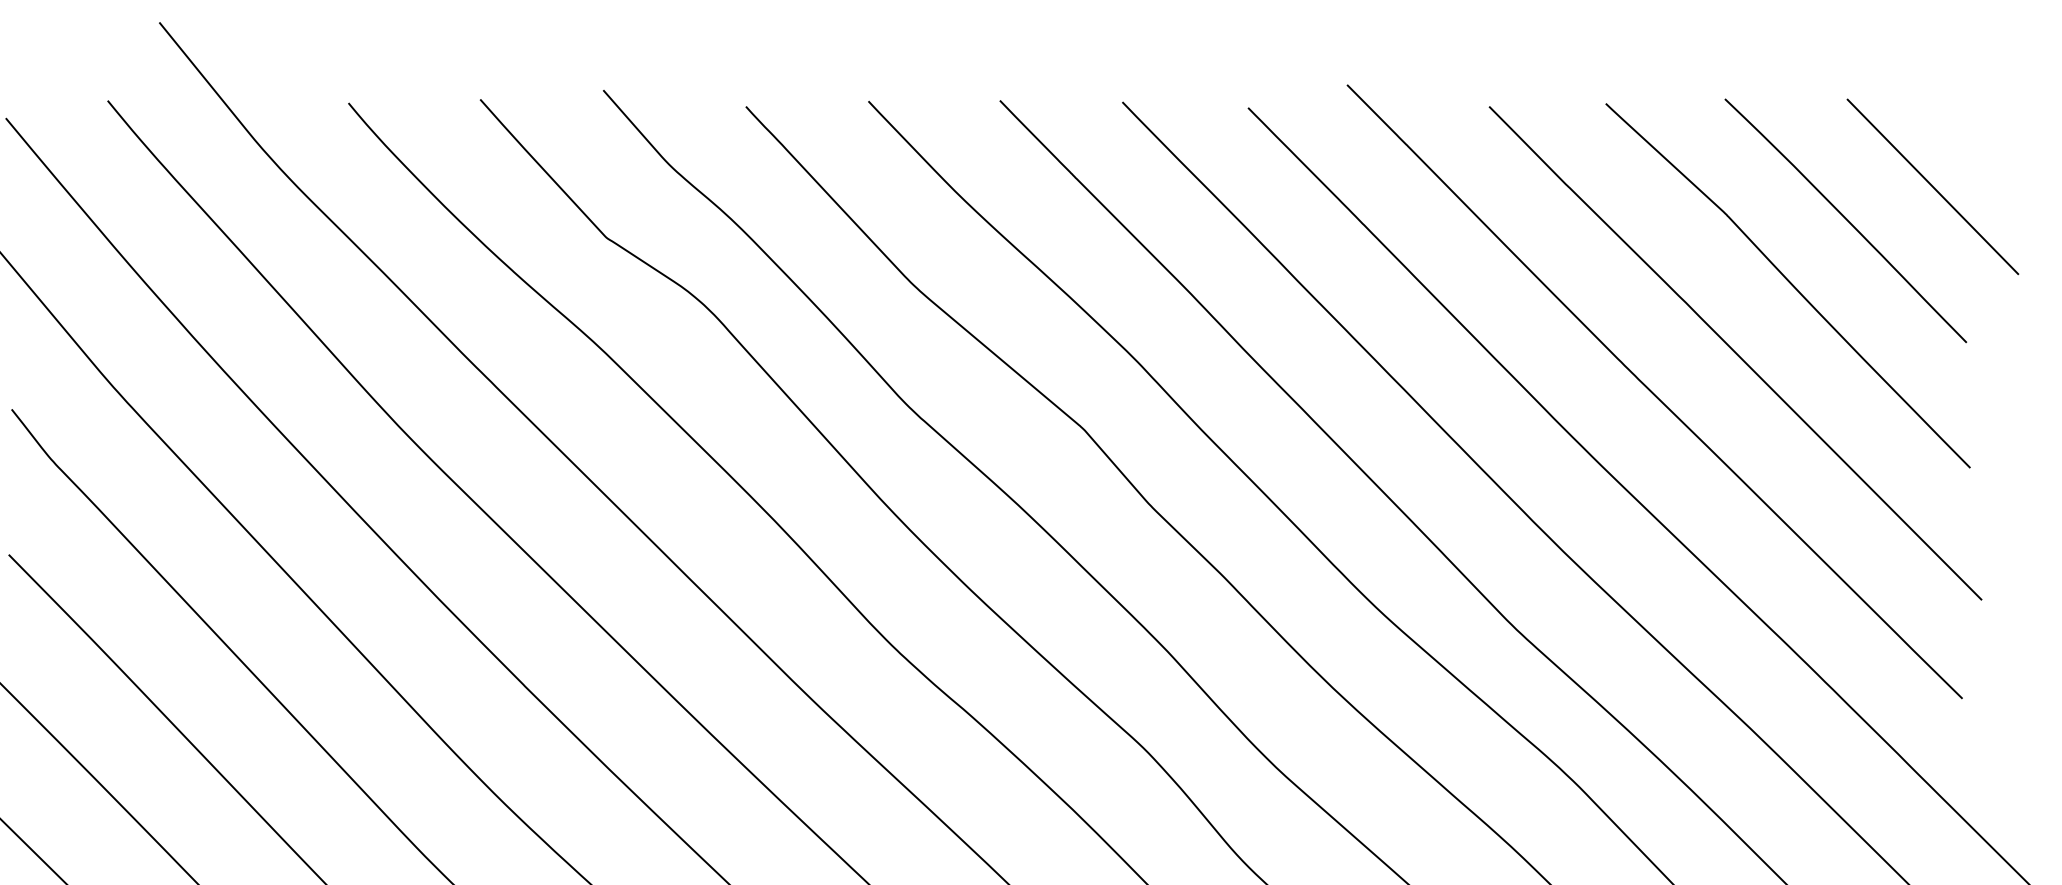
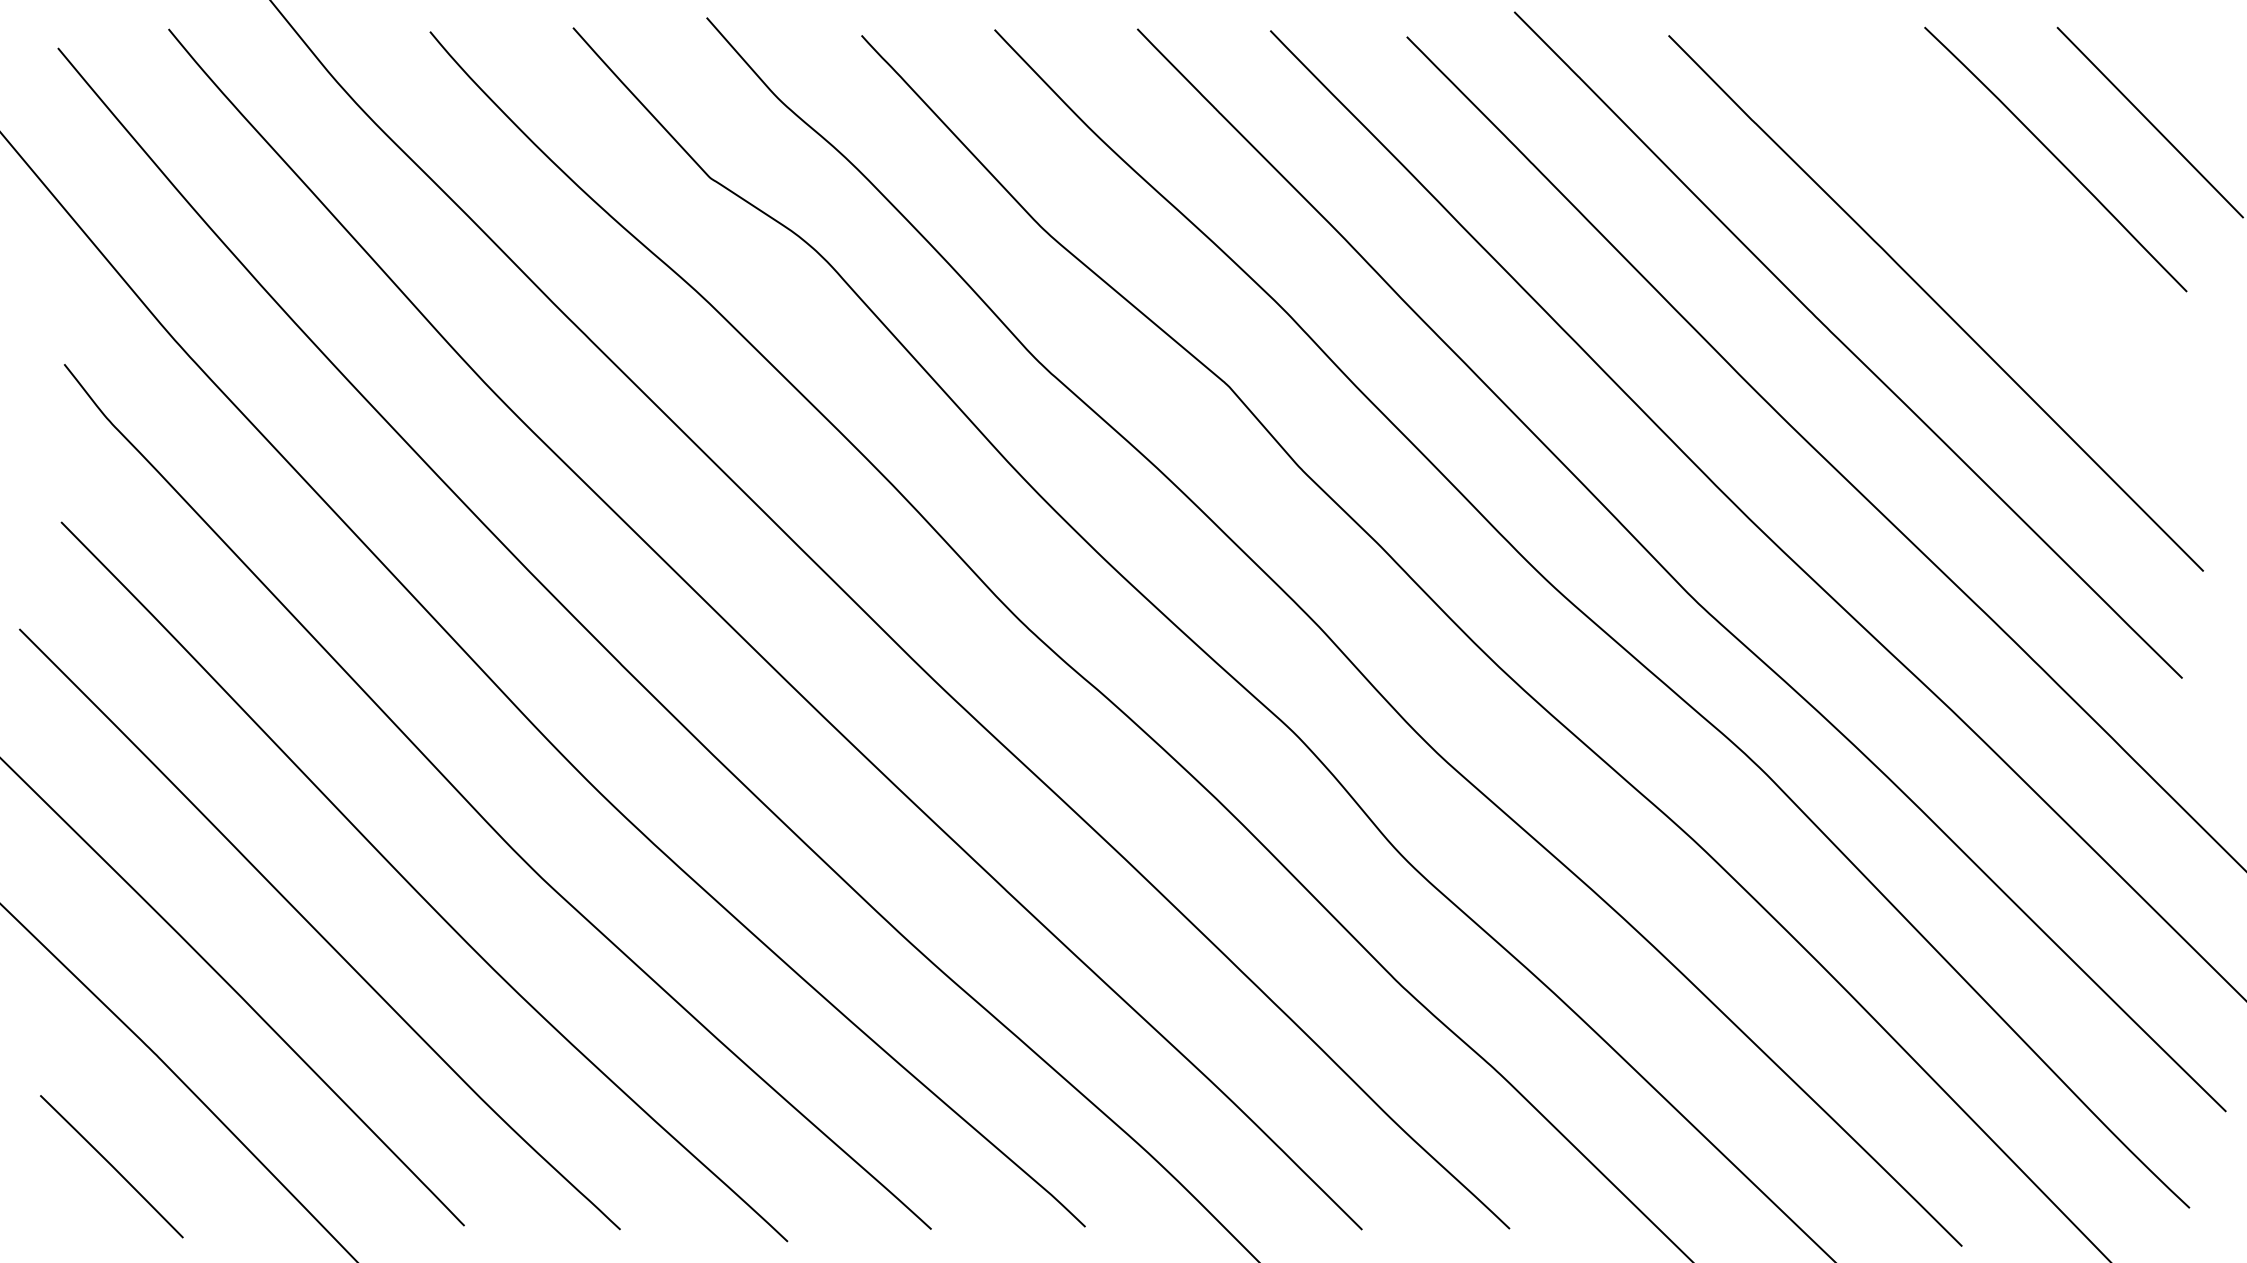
curve: (1790, 284) -> (1995, 228), removed

